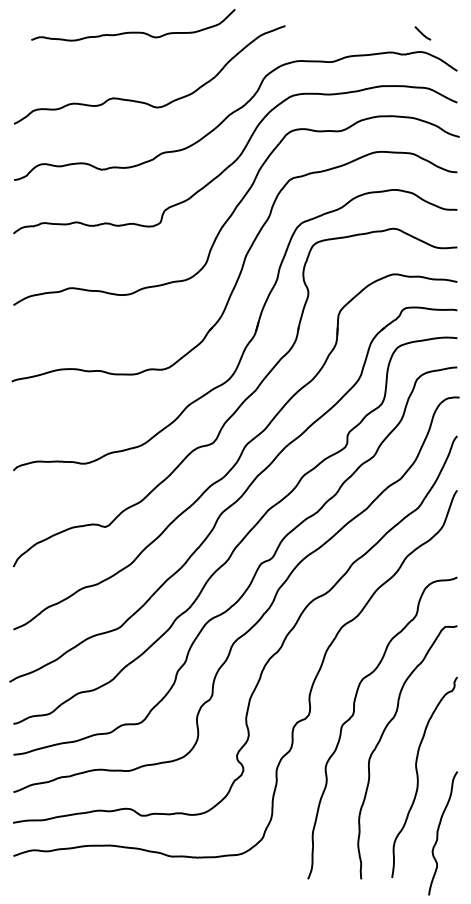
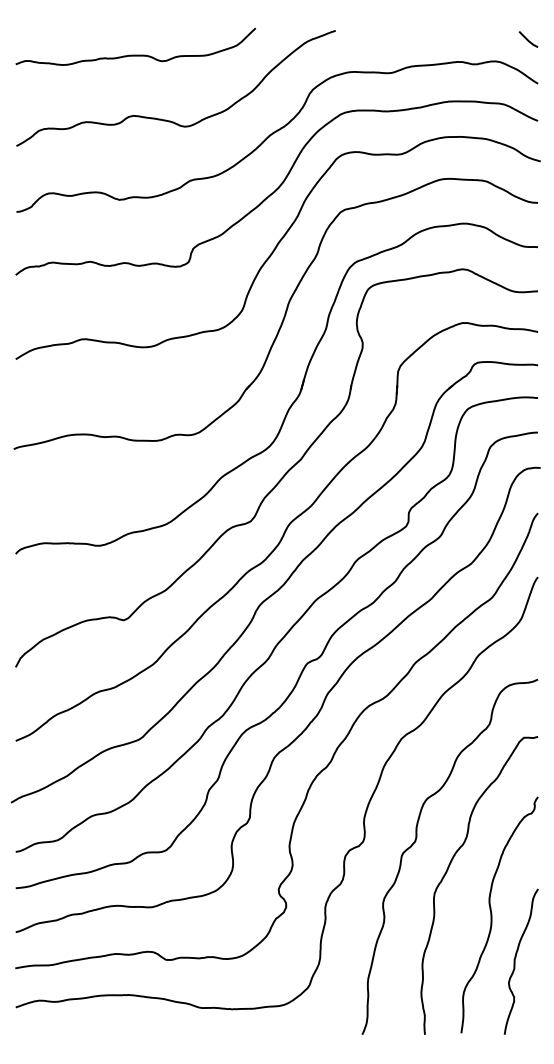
curve: (133, 31) -> (135, 54), moved
line: (422, 33) -> (528, 39), moved
curve: (438, 833) -> (515, 961), moved

